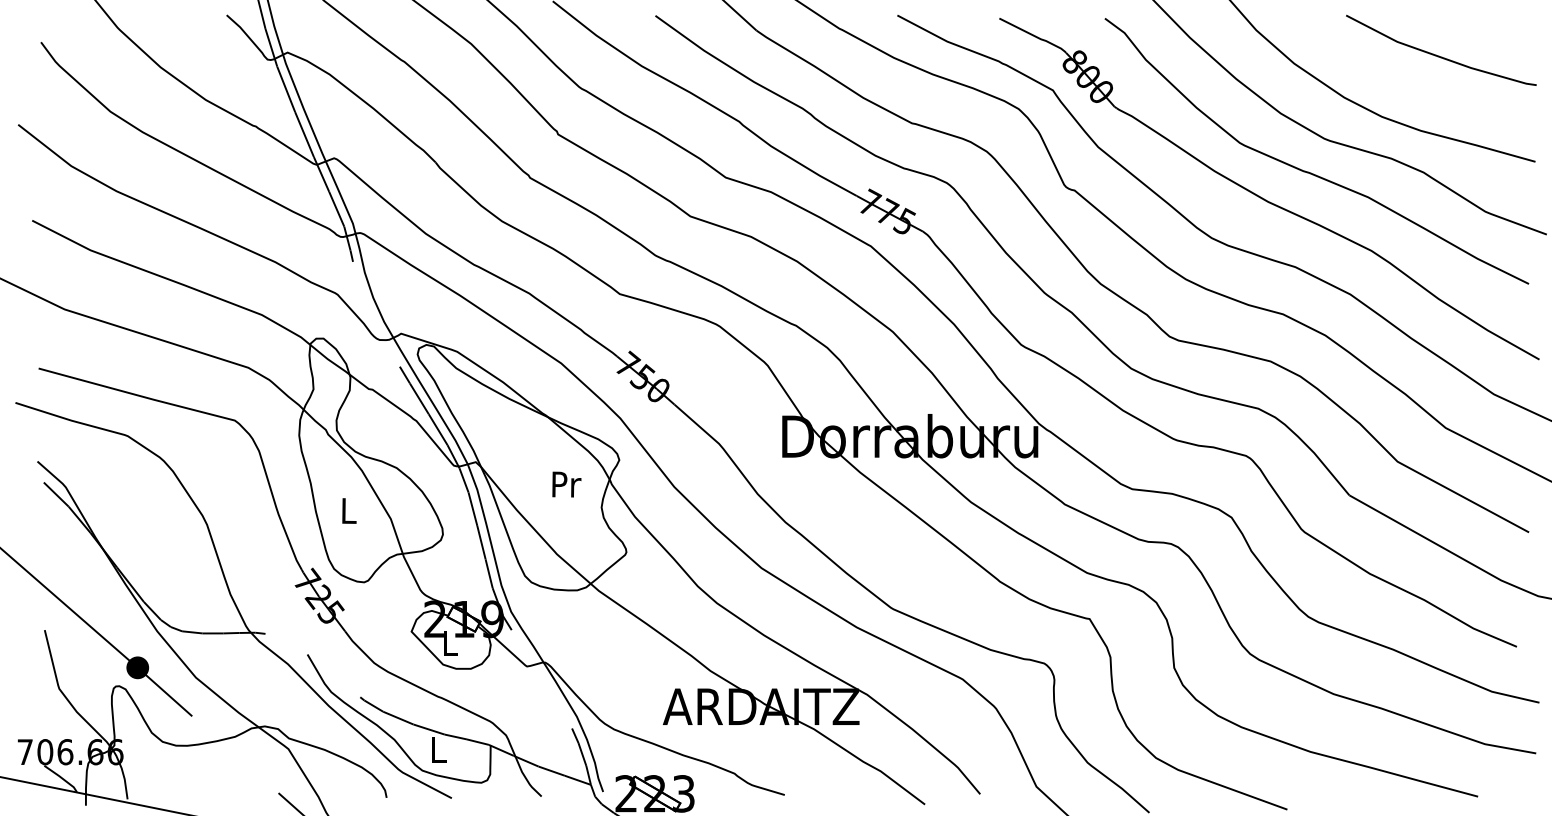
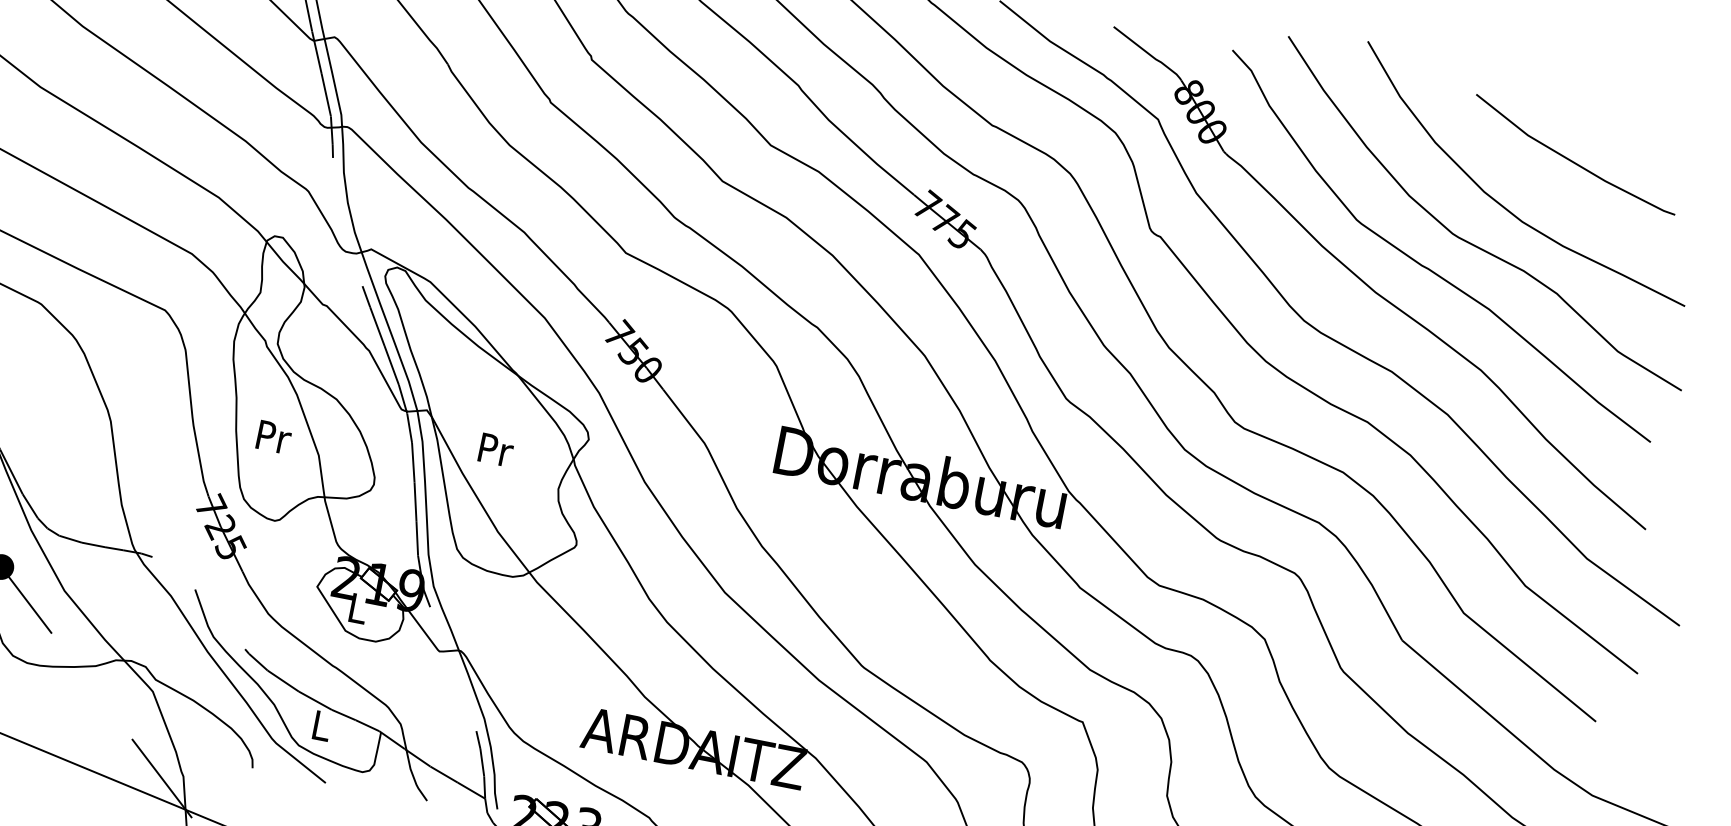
curve: (1439, 55) -> (1572, 160), moved
text: (566, 484) -> (495, 449), moved
text: (349, 510) -> (274, 436), L -> Pr

